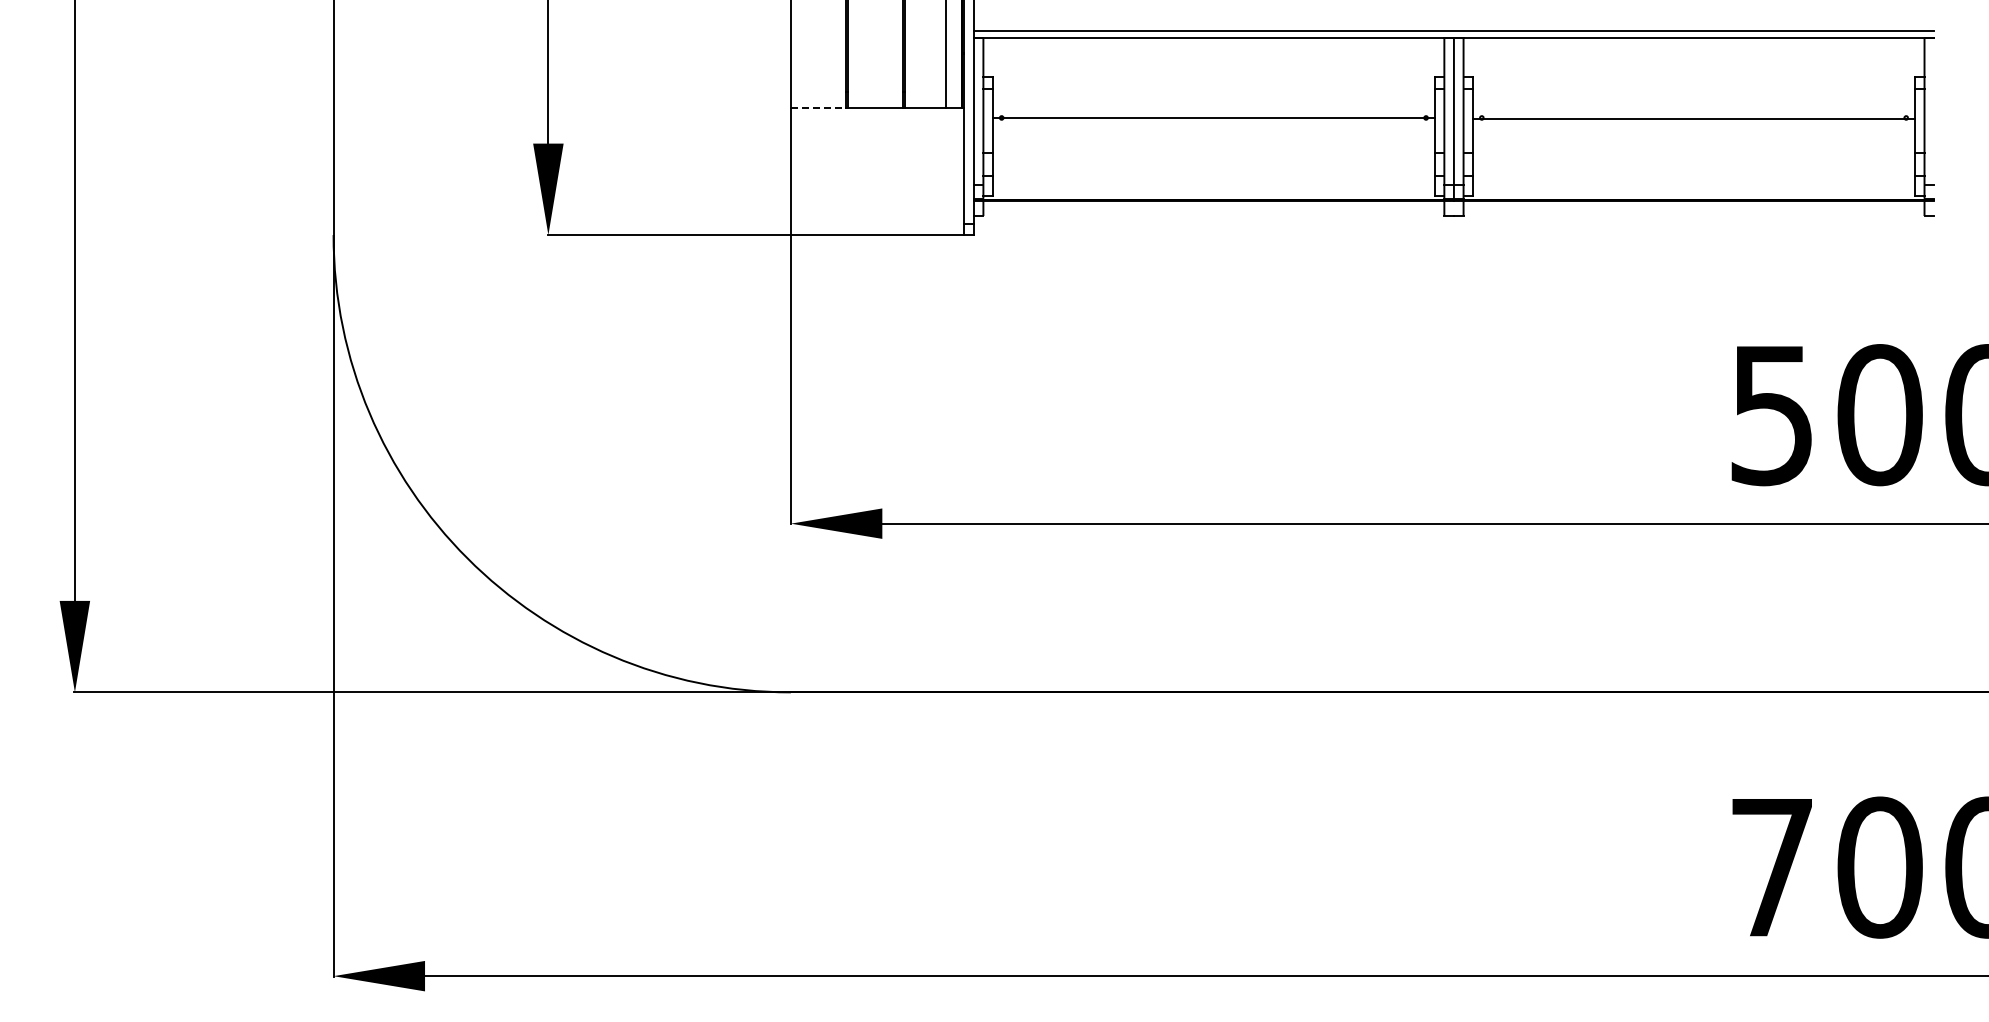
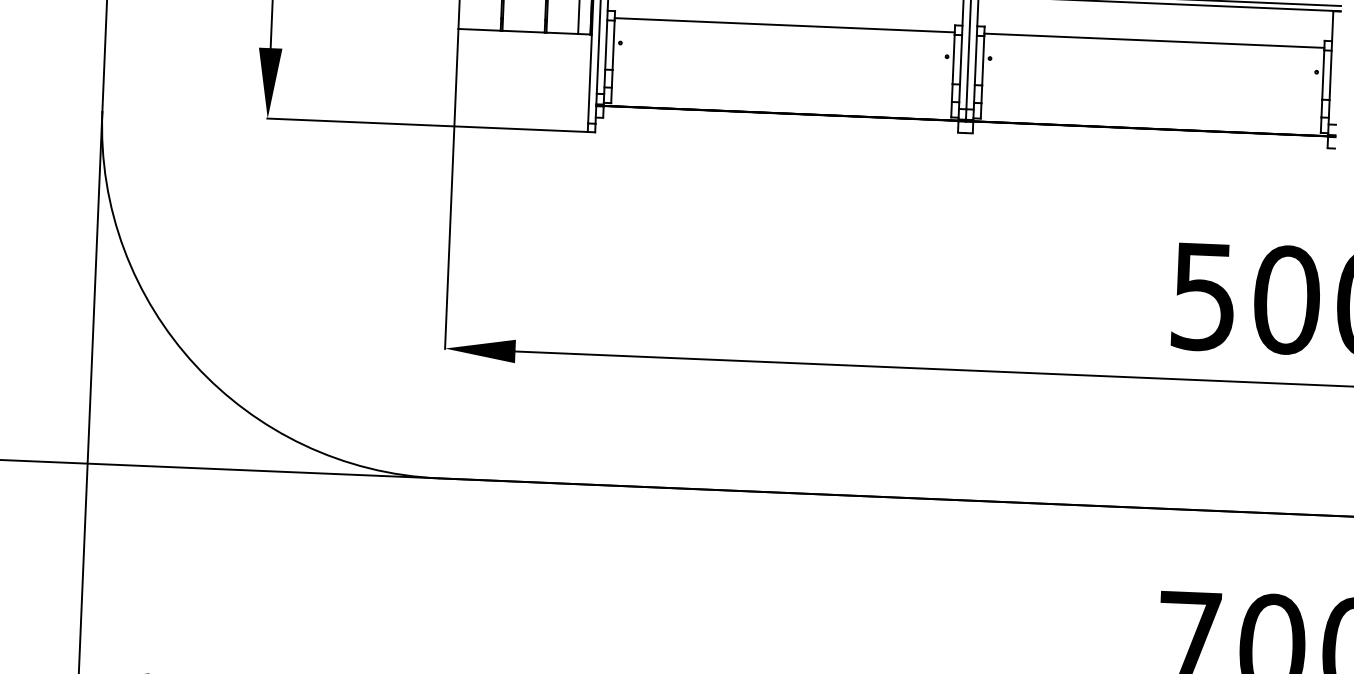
line: (818, 108) -> (479, 29), dashed -> solid
line: (1213, 117) -> (784, 24), moved
line: (1693, 118) -> (1153, 40), moved

